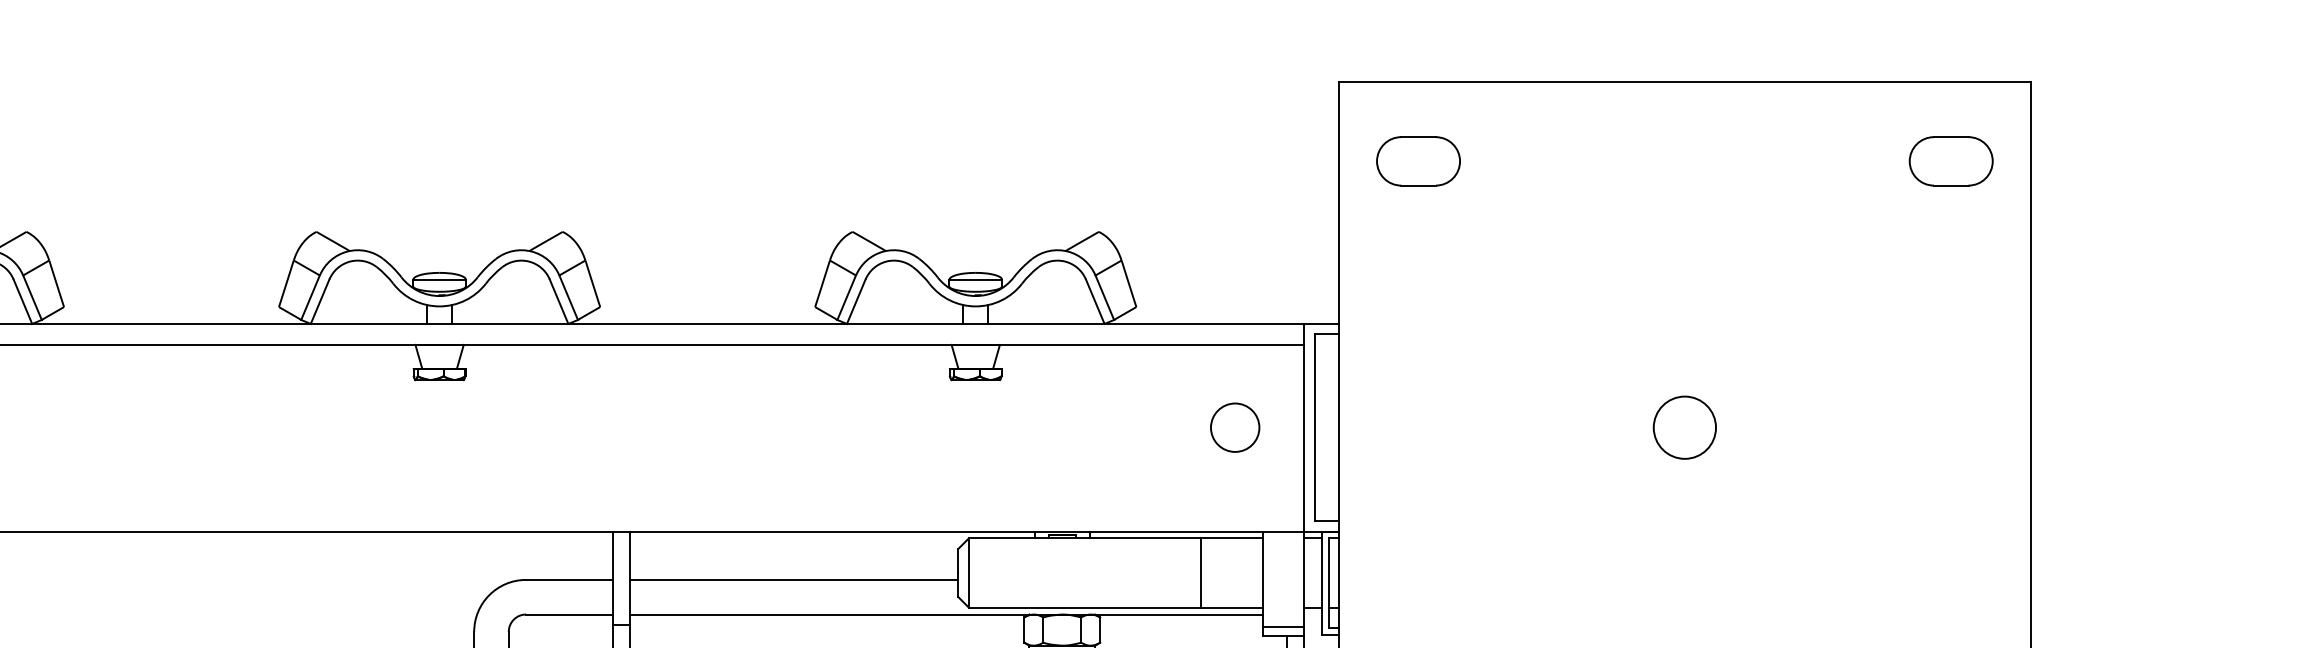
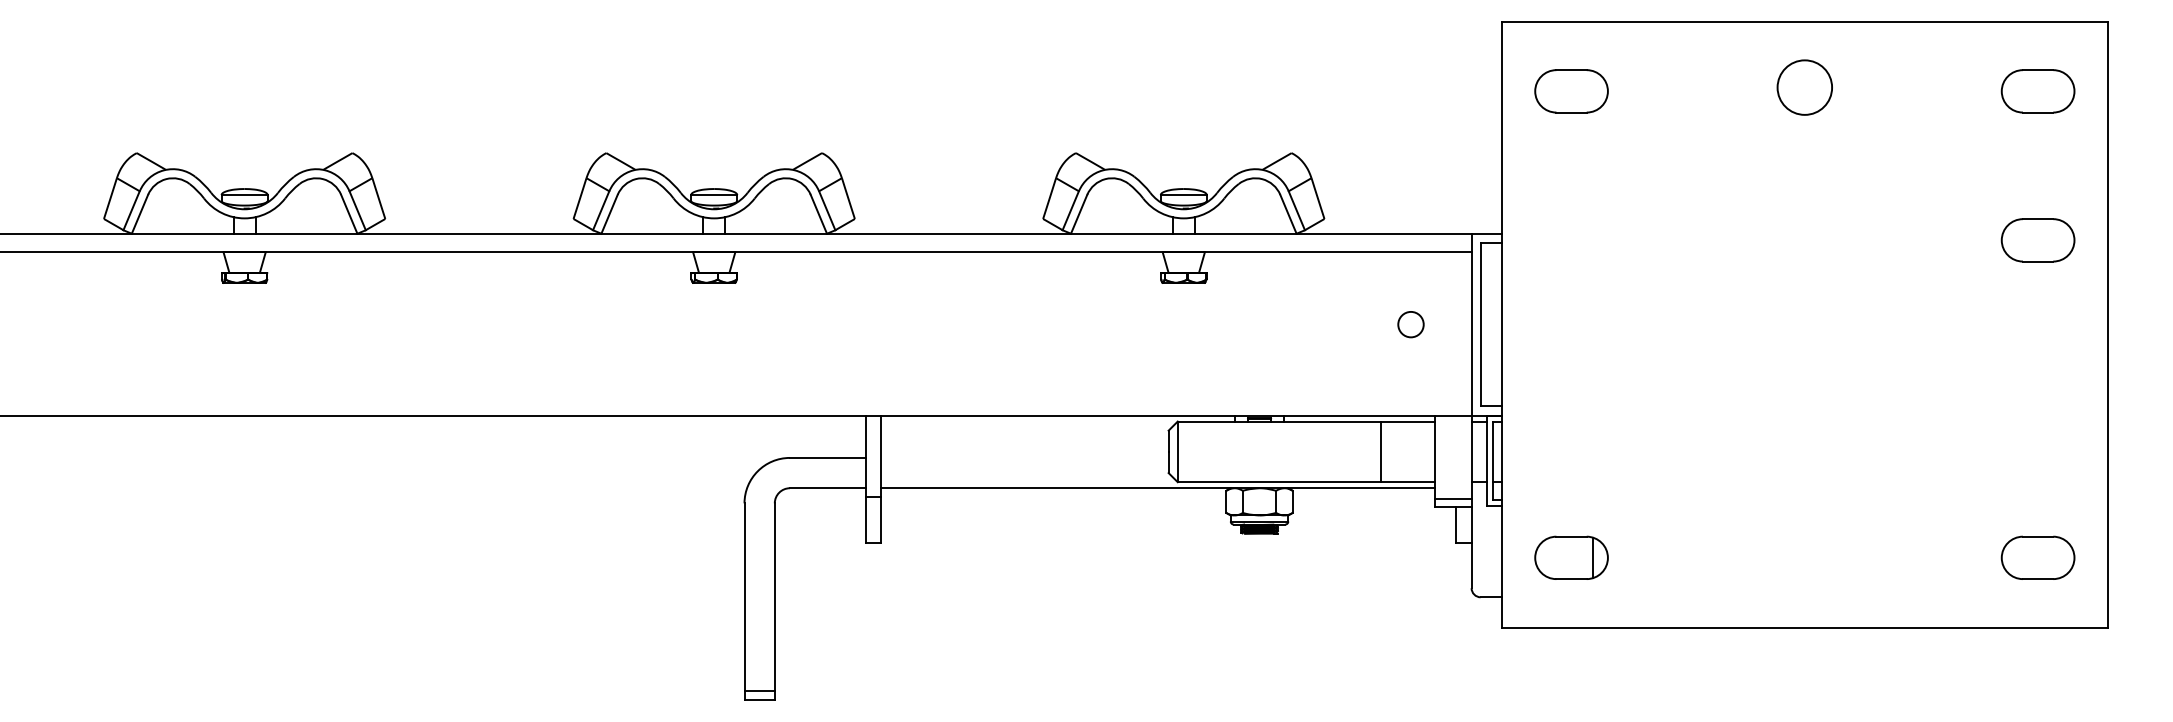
part: (1950, 331) -> (2037, 240), added
circle: (1234, 427) -> (1410, 324), size x0.6
circle: (1684, 427) -> (1804, 87), moved
line: (793, 579) -> (1024, 457), removed

